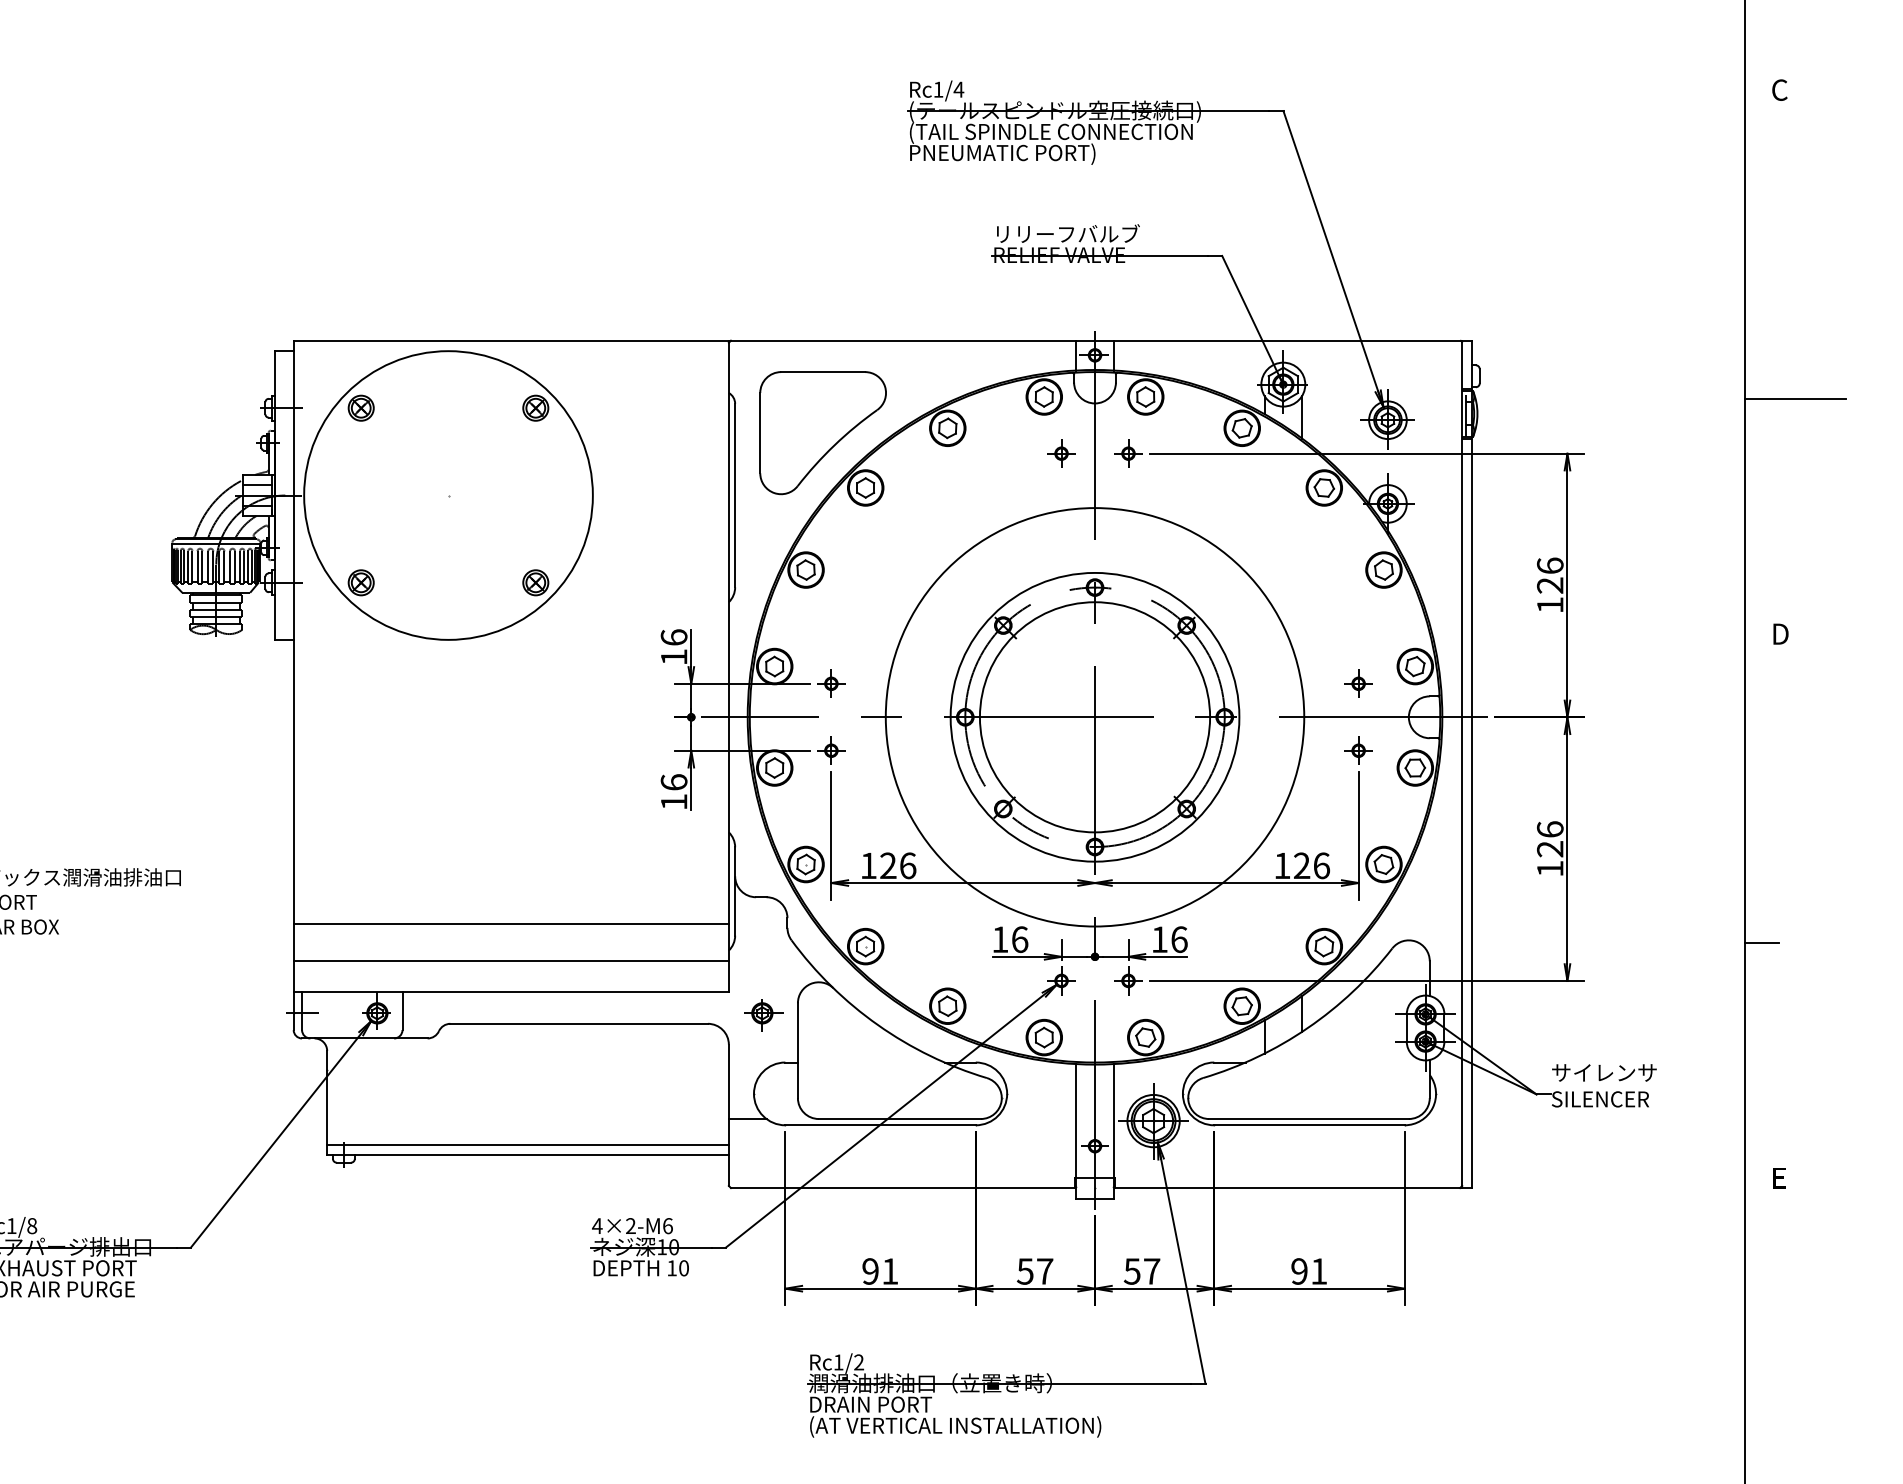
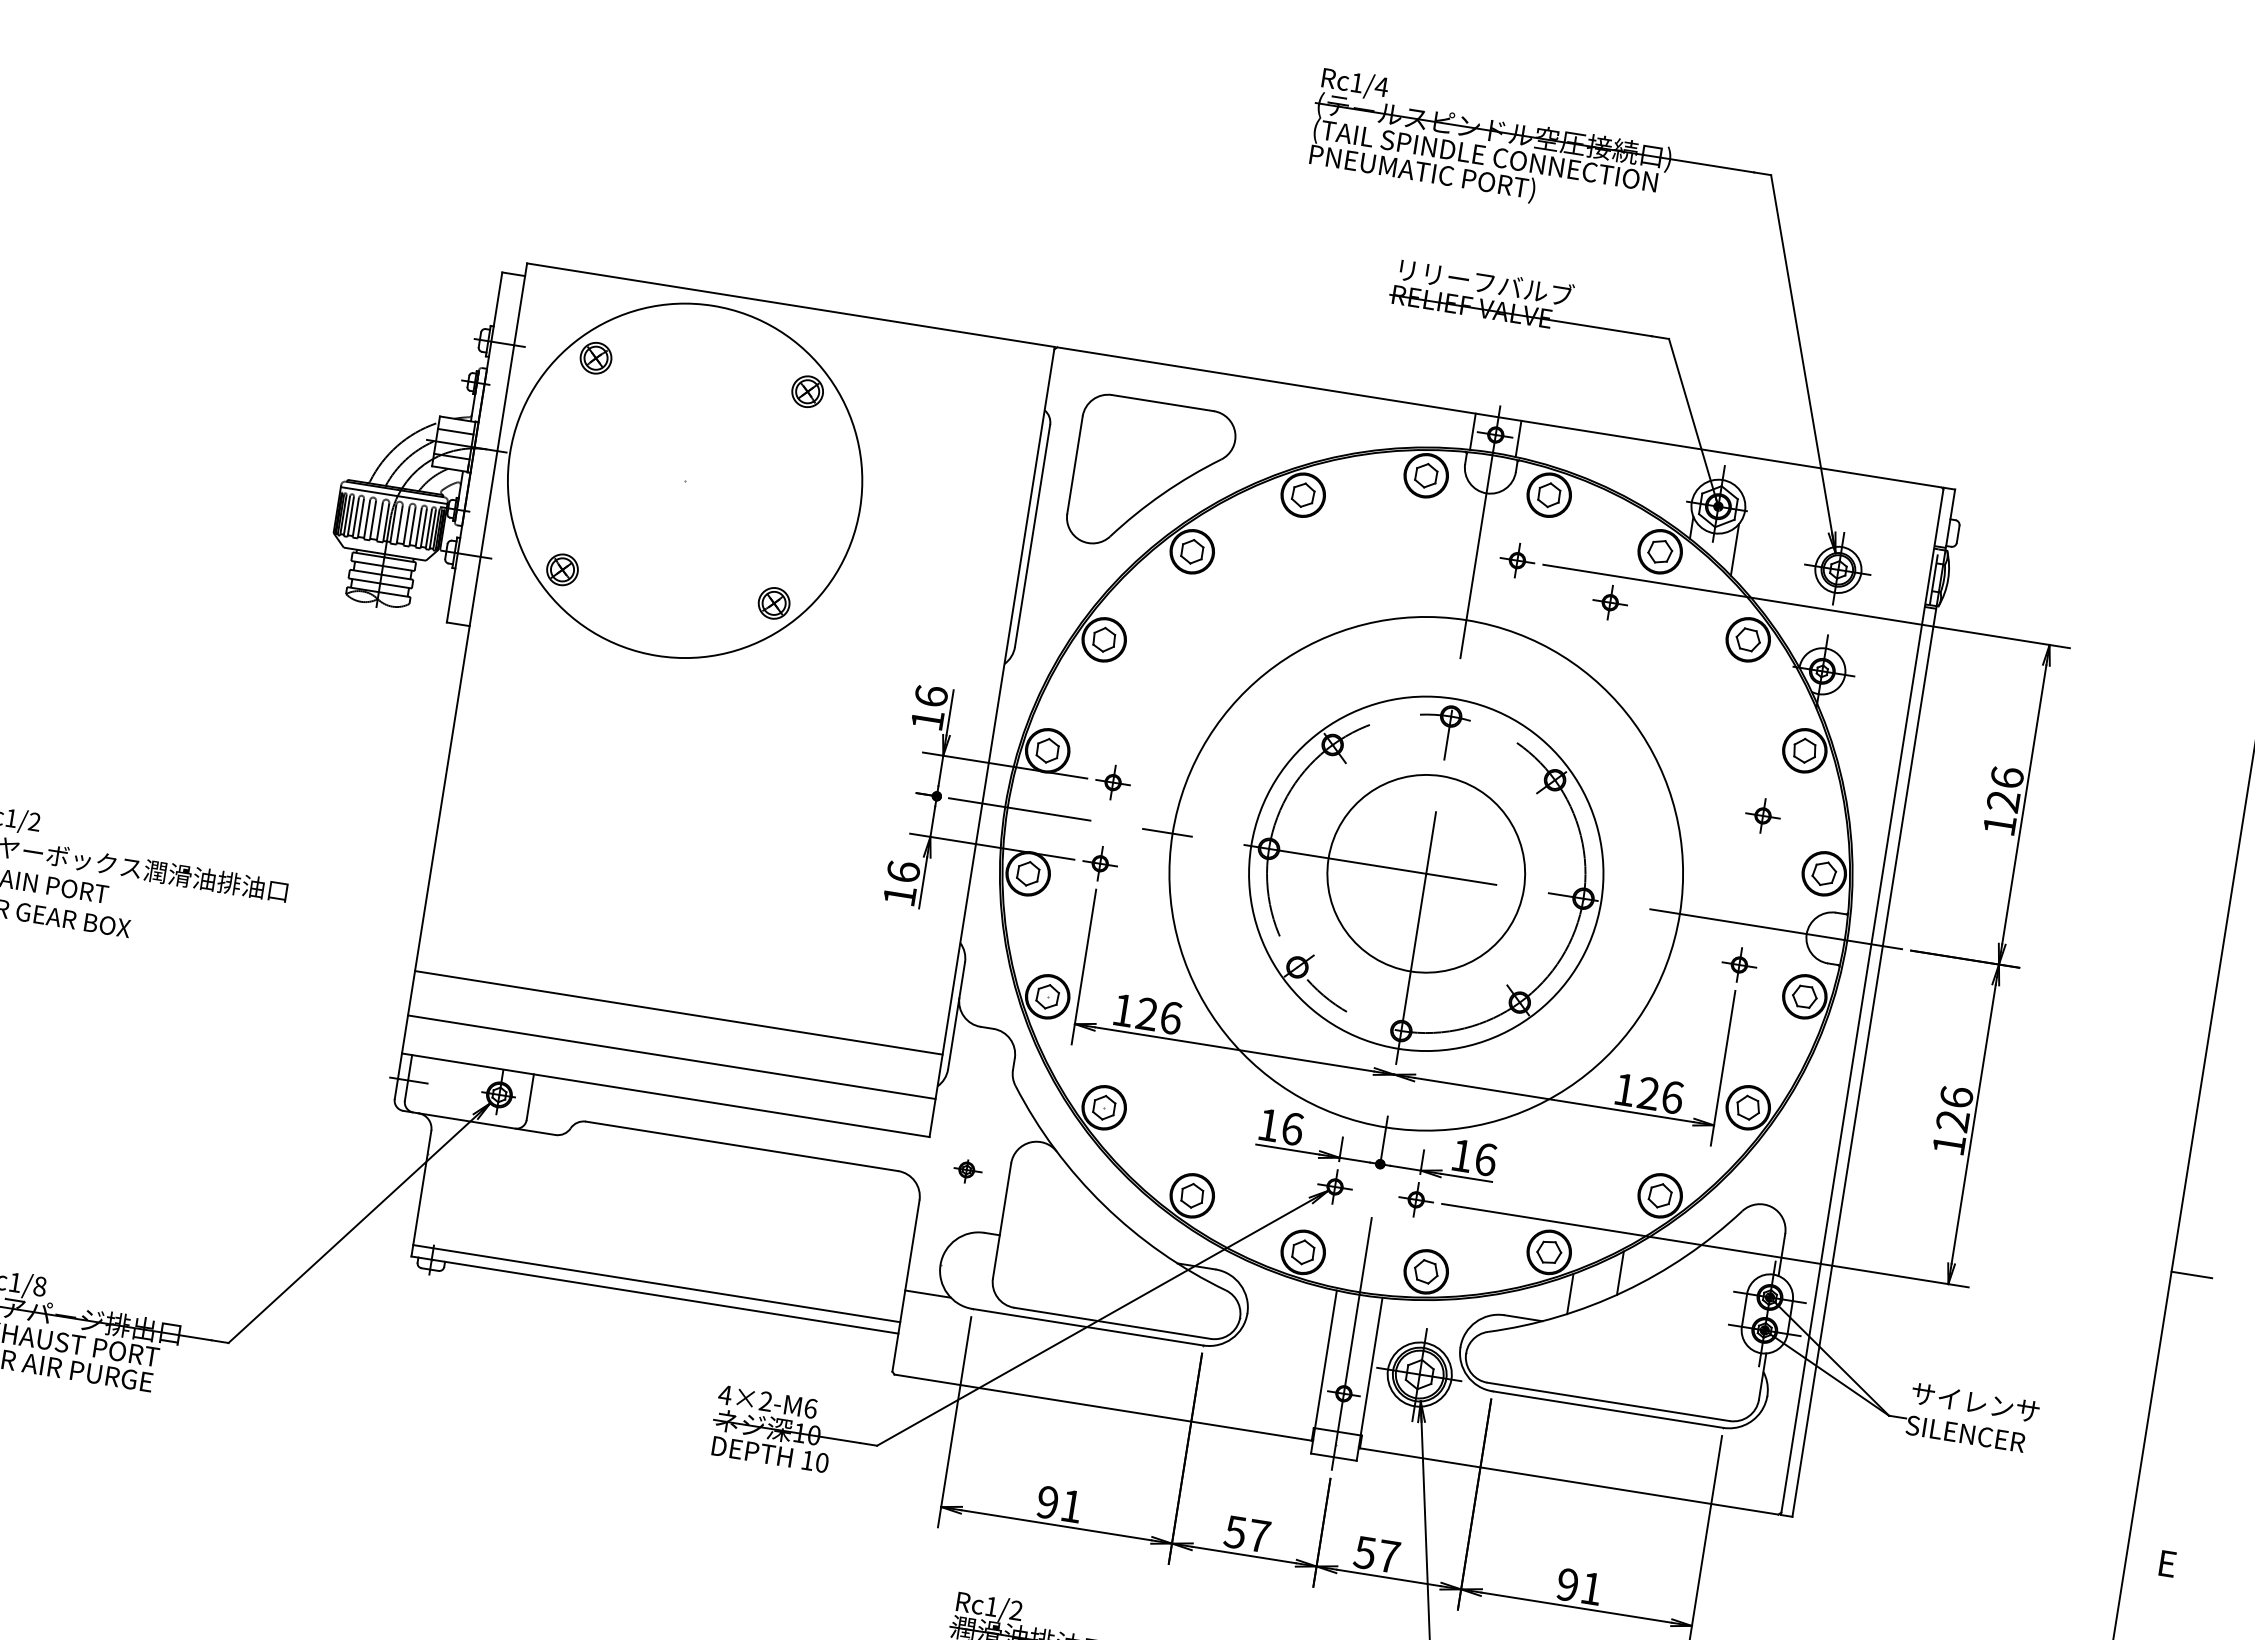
part: (1061, 453) -> (1610, 602), moved
part: (1358, 683) -> (1762, 815), moved
circle: (1094, 717) -> (1425, 873), size x0.7
part: (763, 1015) -> (967, 1171), size x0.6

